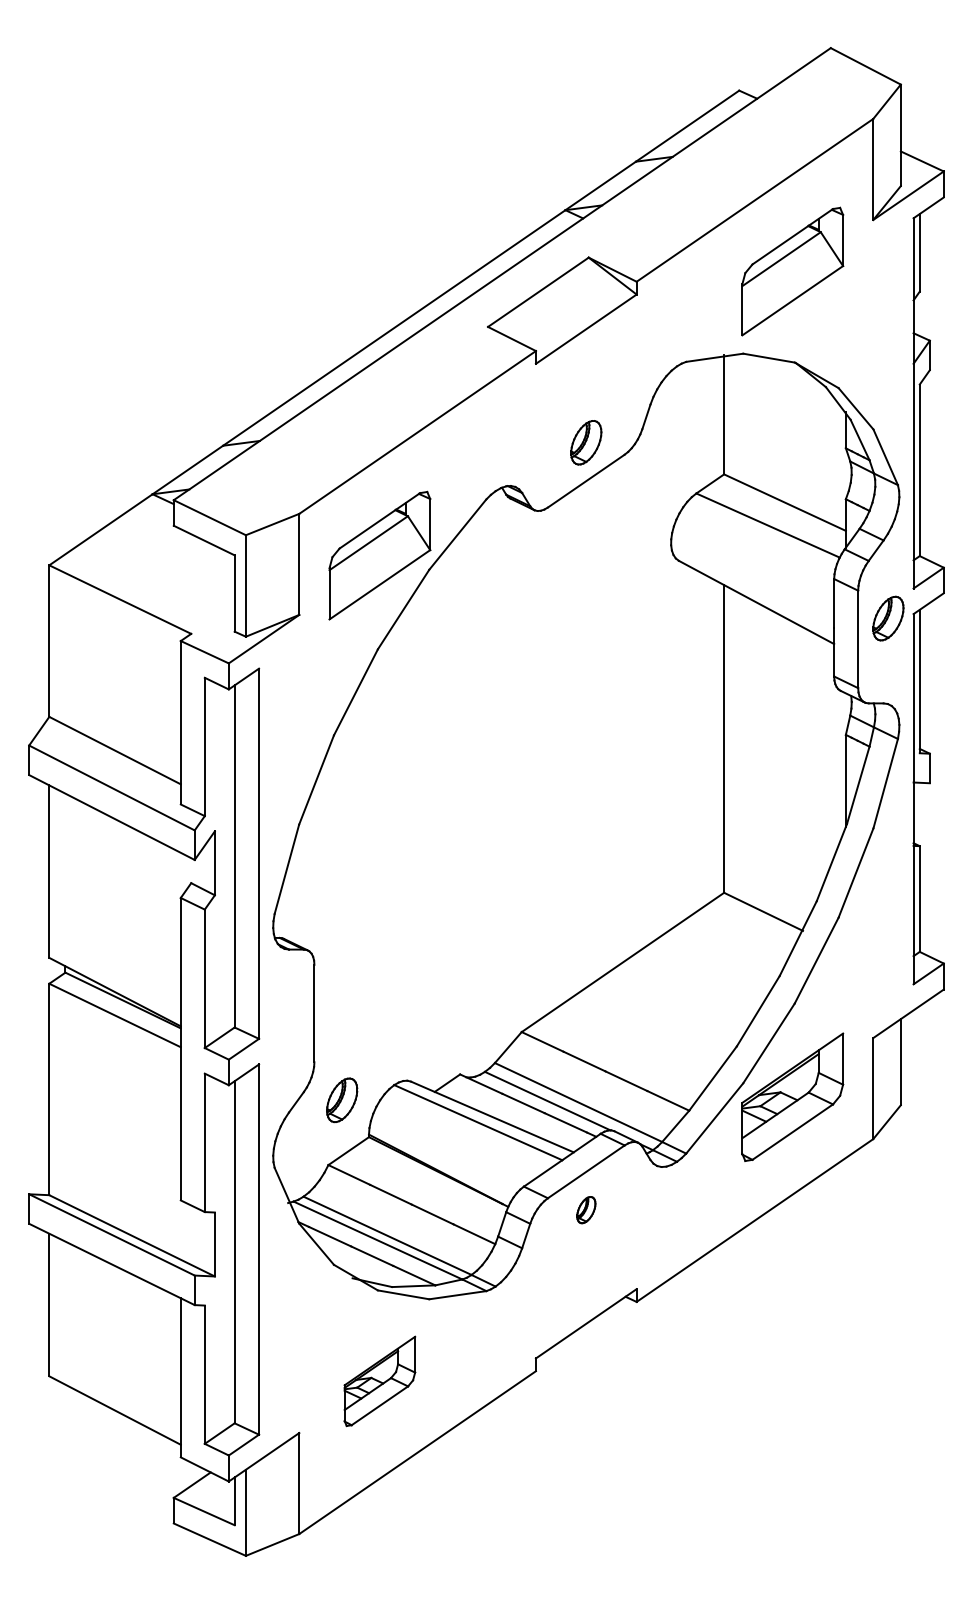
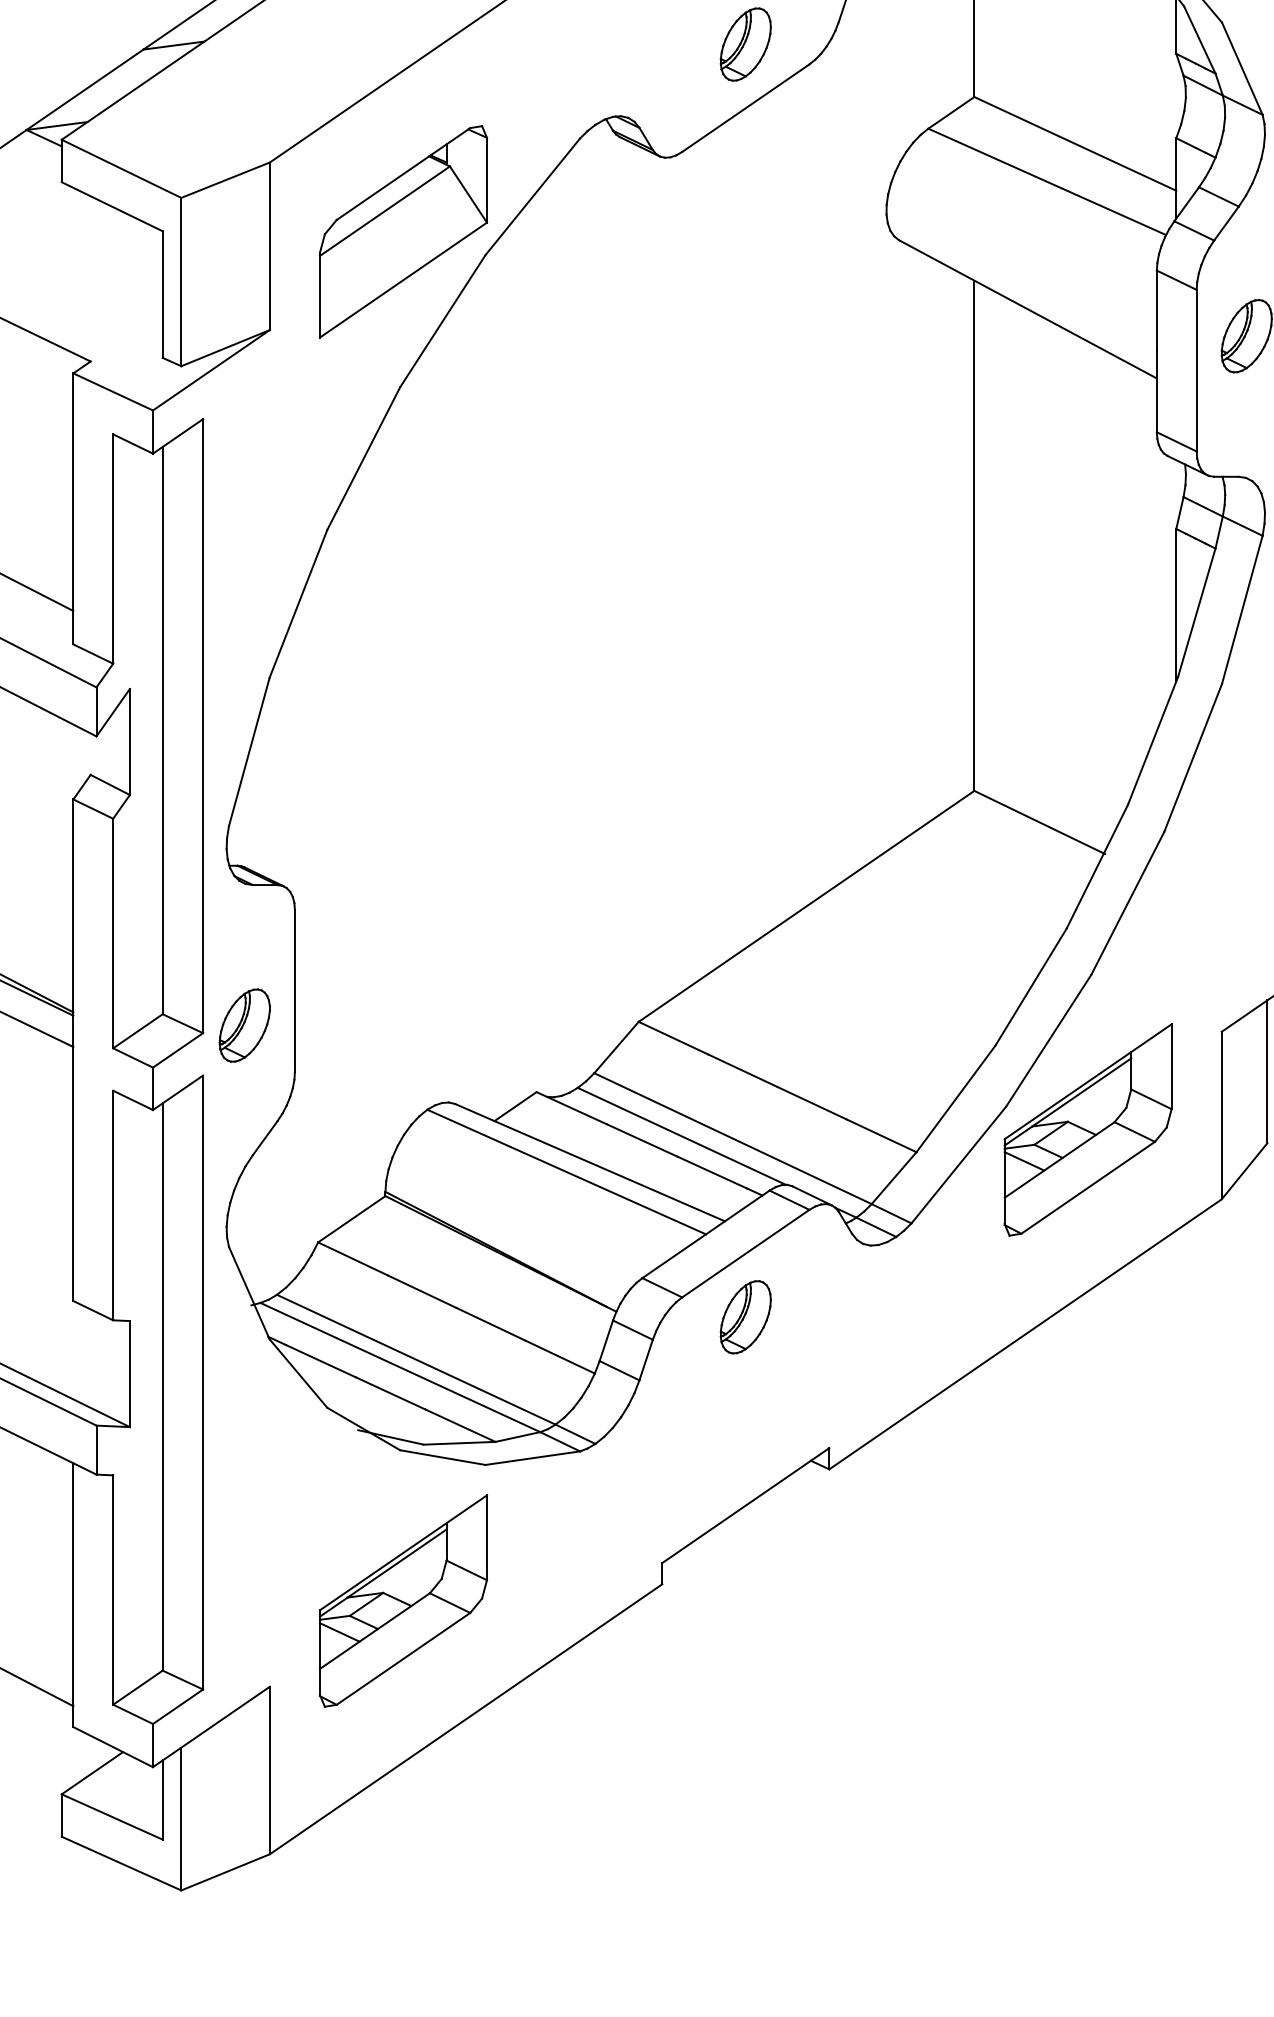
part: (342, 1100) -> (245, 1025), moved
part: (586, 1209) -> (746, 1316), size x1.67
part: (379, 1381) -> (402, 1601), size x1.43

